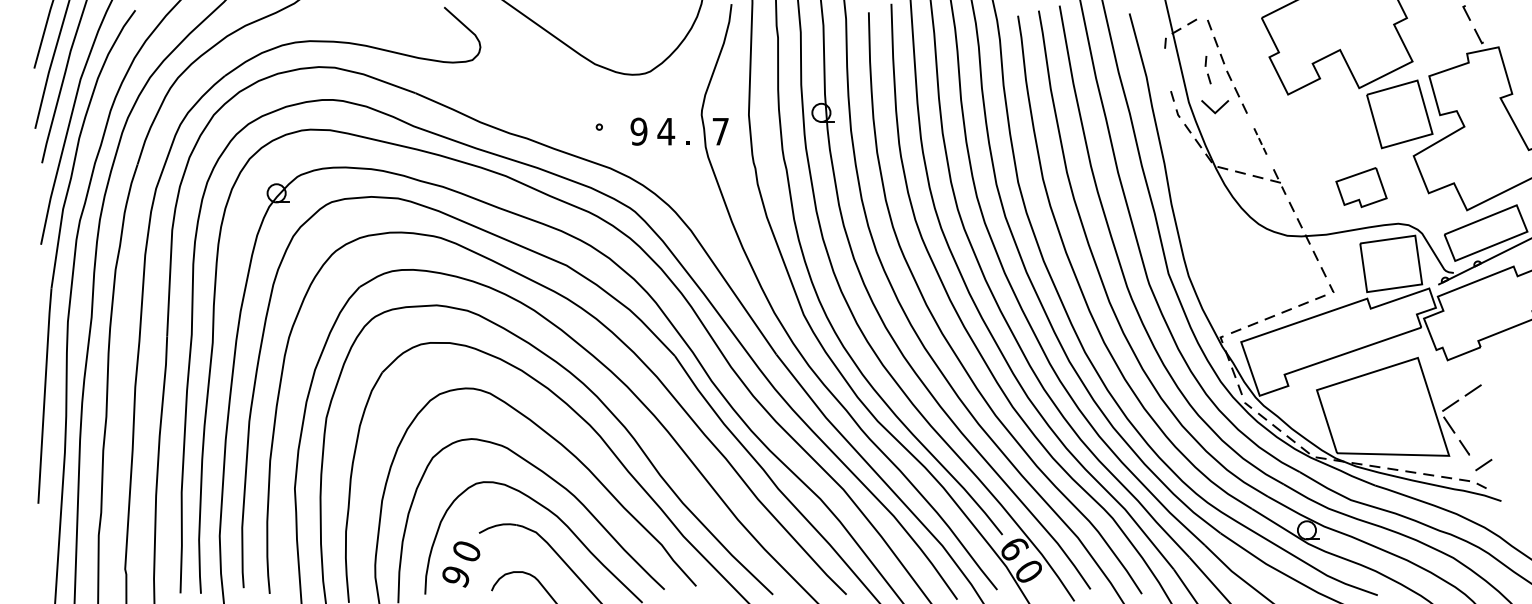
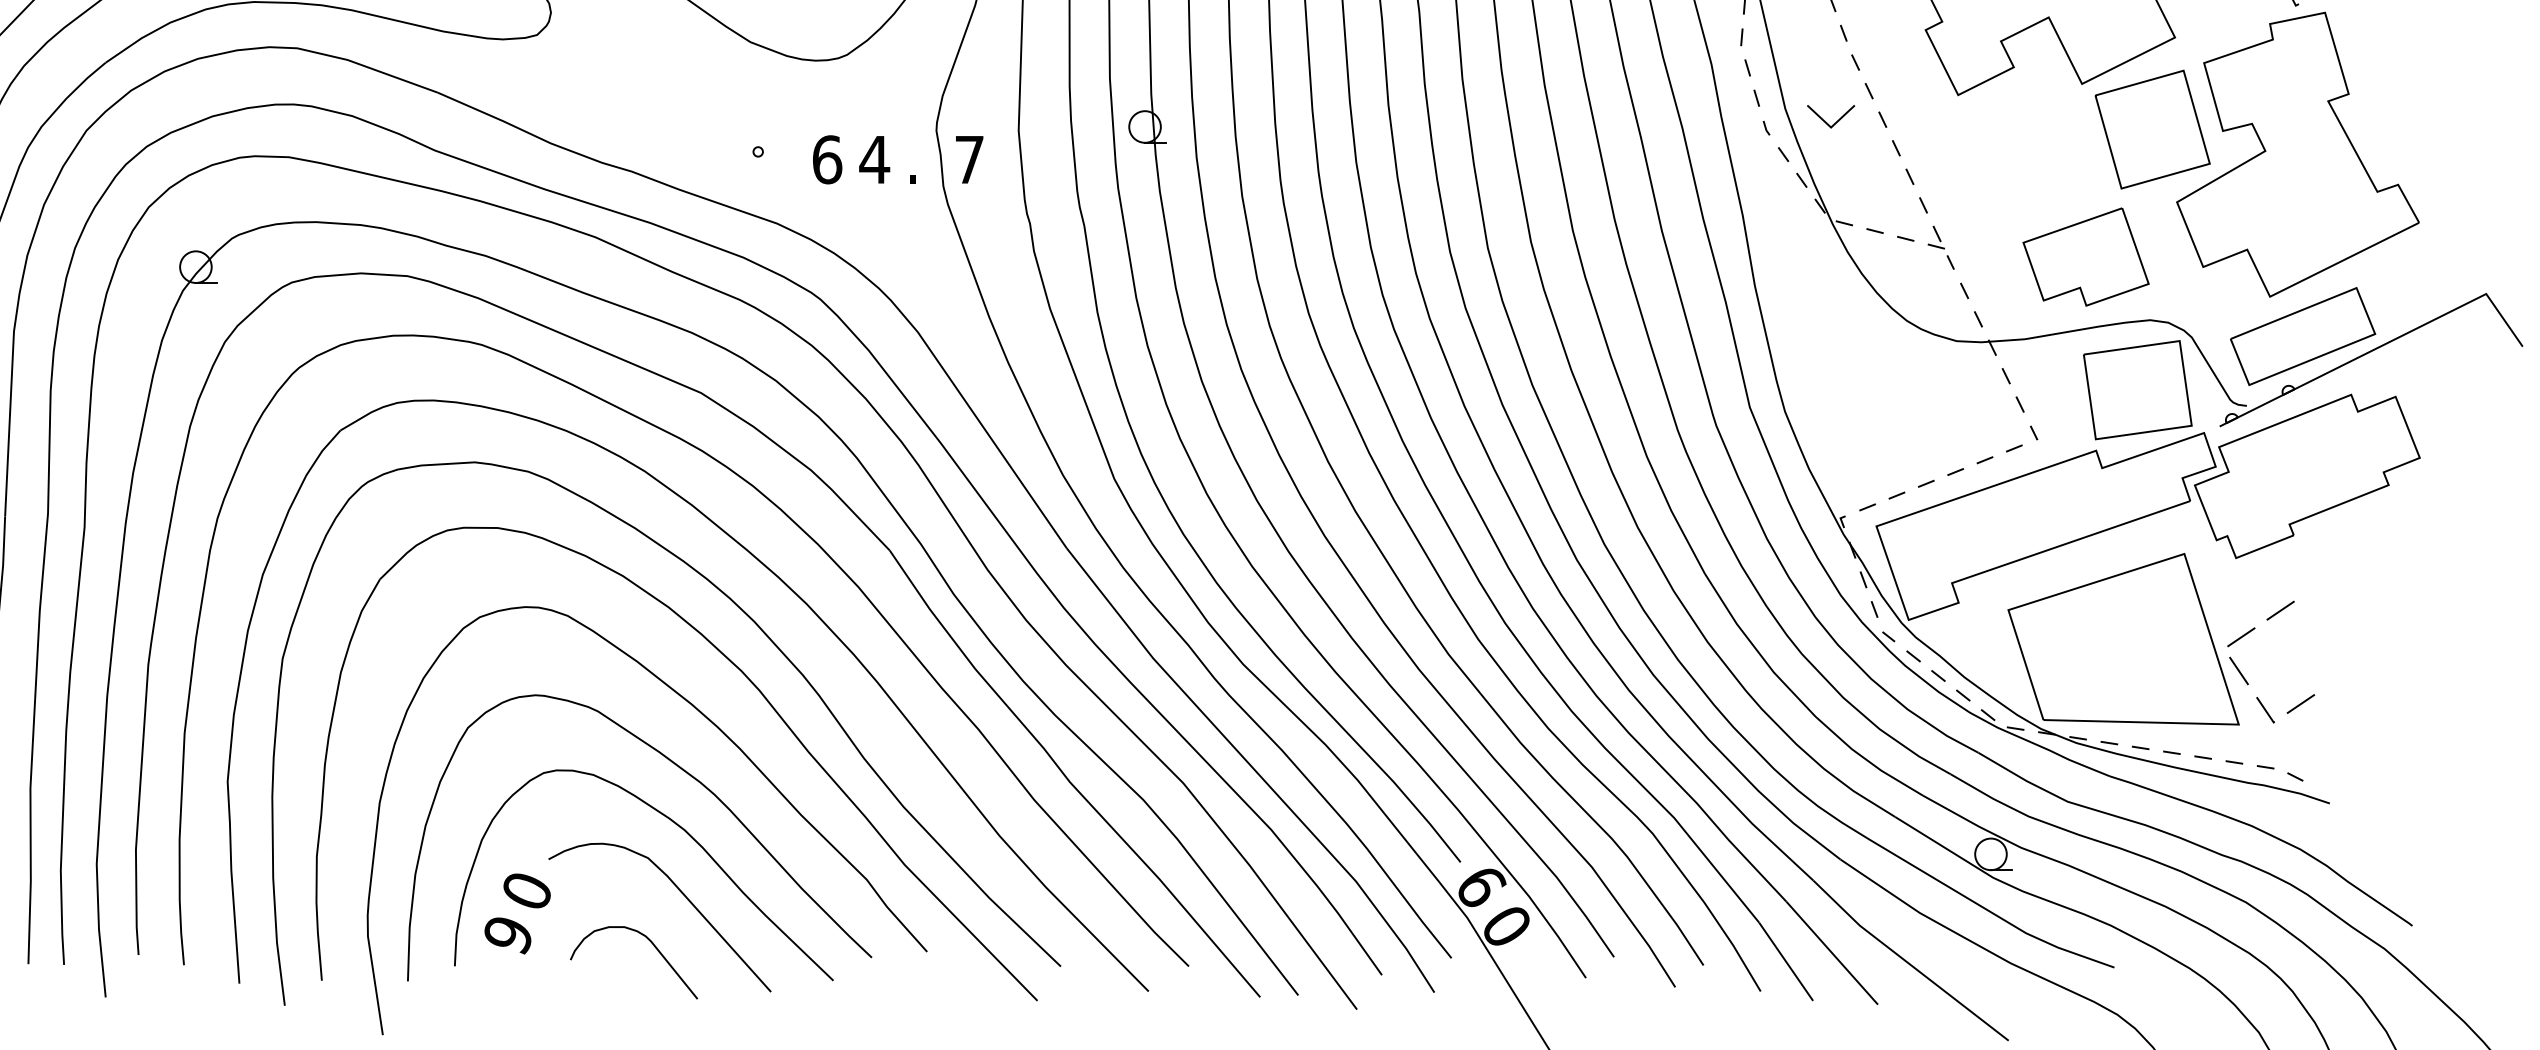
part: (1207, 70) -> (1744, 53), moved
text: (638, 131) -> (826, 159), 9 -> 6
part: (1260, 141) -> (1910, 176), size x1.67
part: (1361, 187) -> (2086, 257), size x1.43
line: (1483, 464) -> (2300, 703), moved

